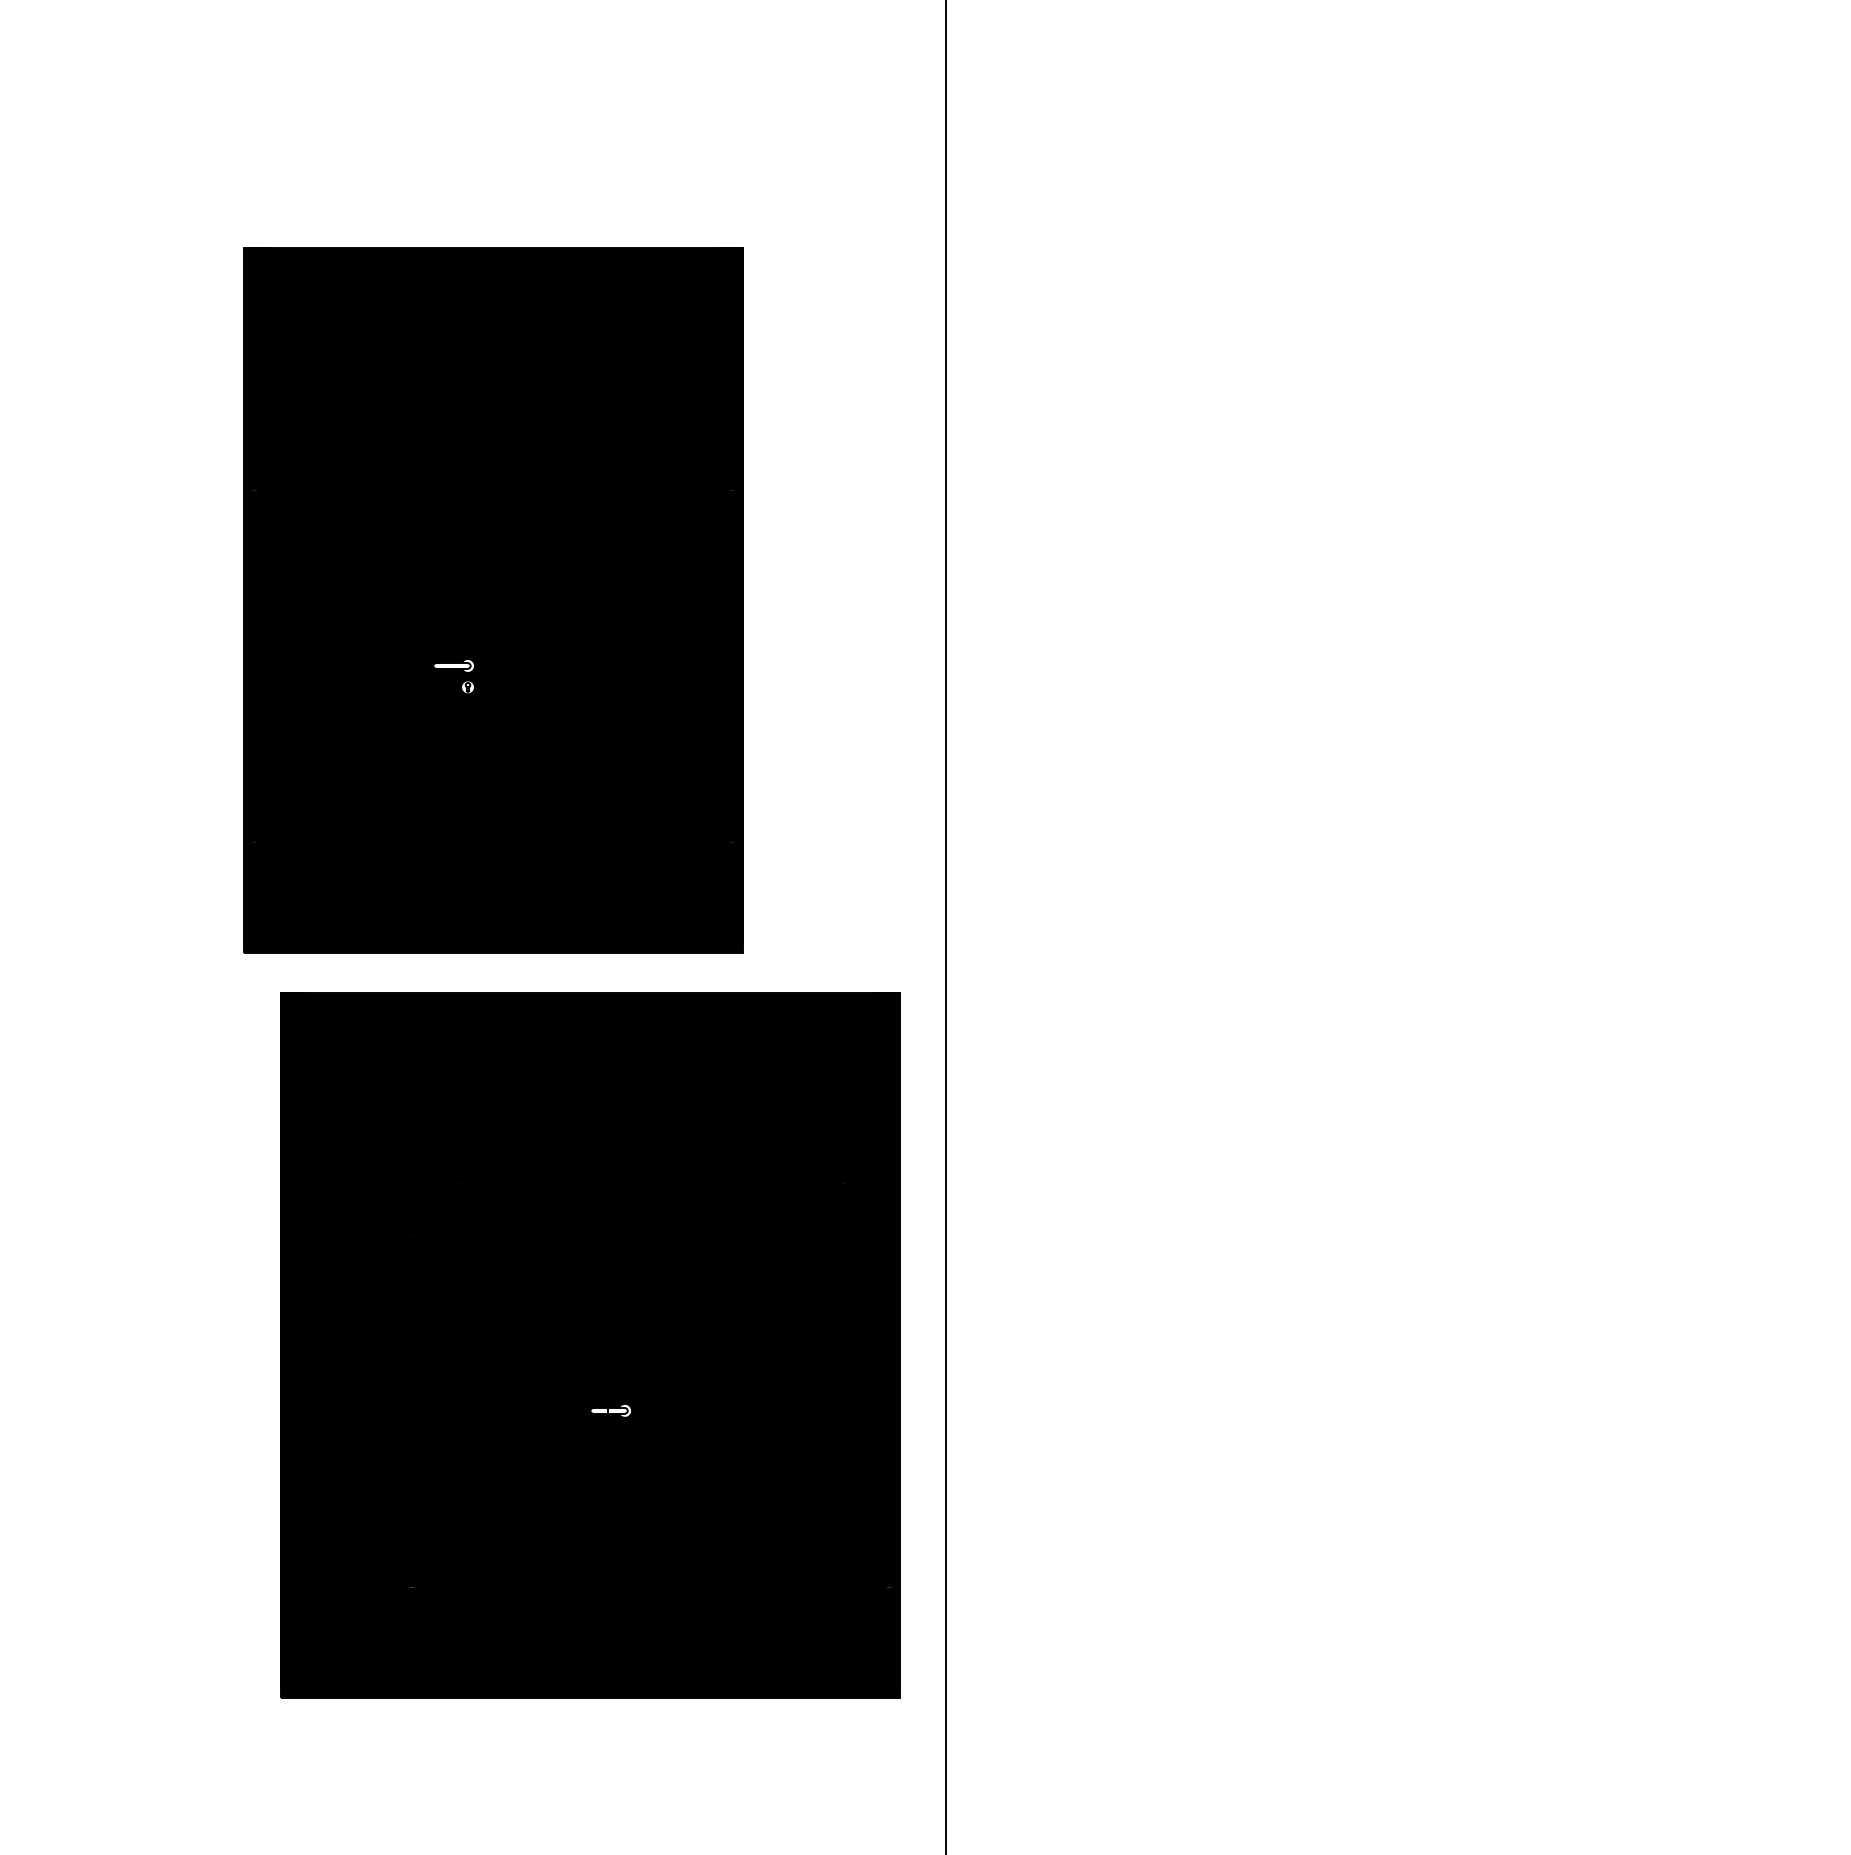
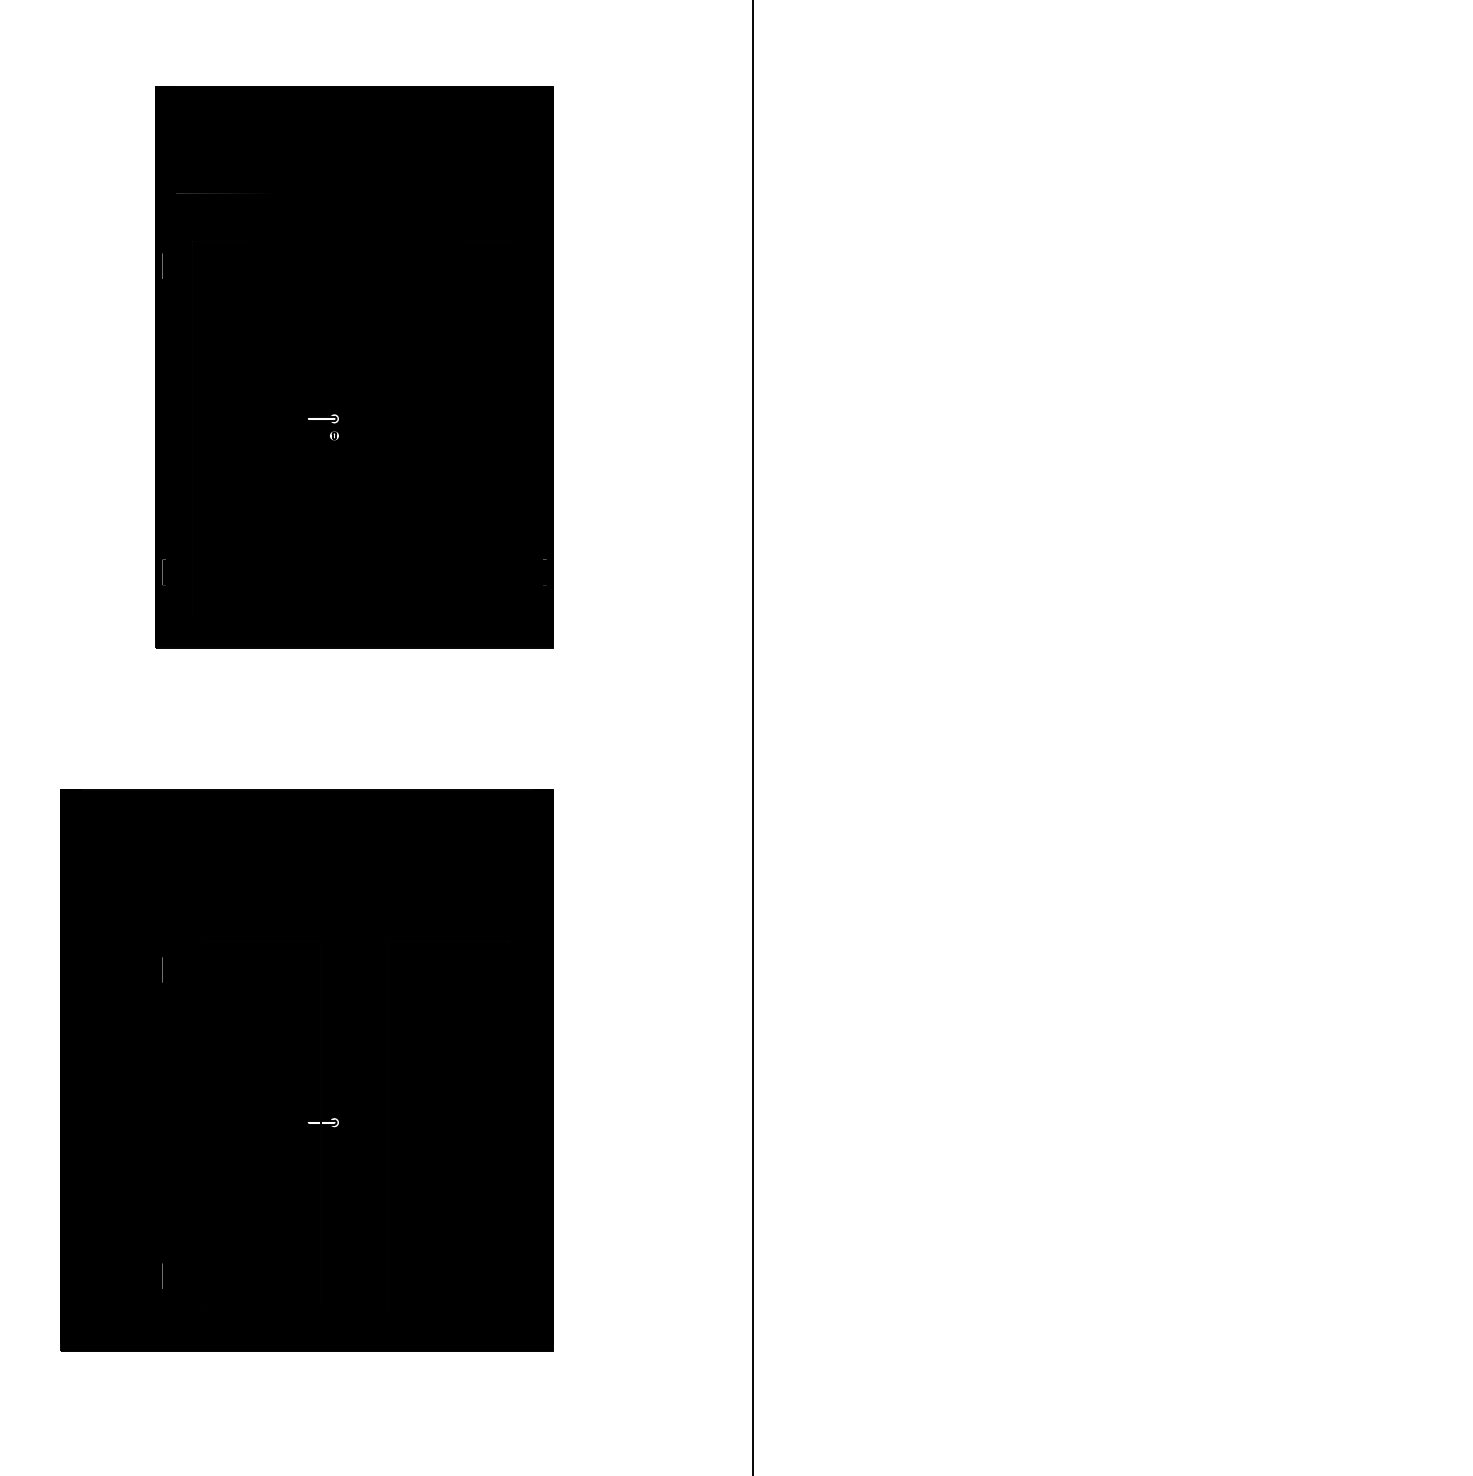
part: (493, 601) -> (354, 367), moved
part: (589, 1345) -> (306, 1070), moved

